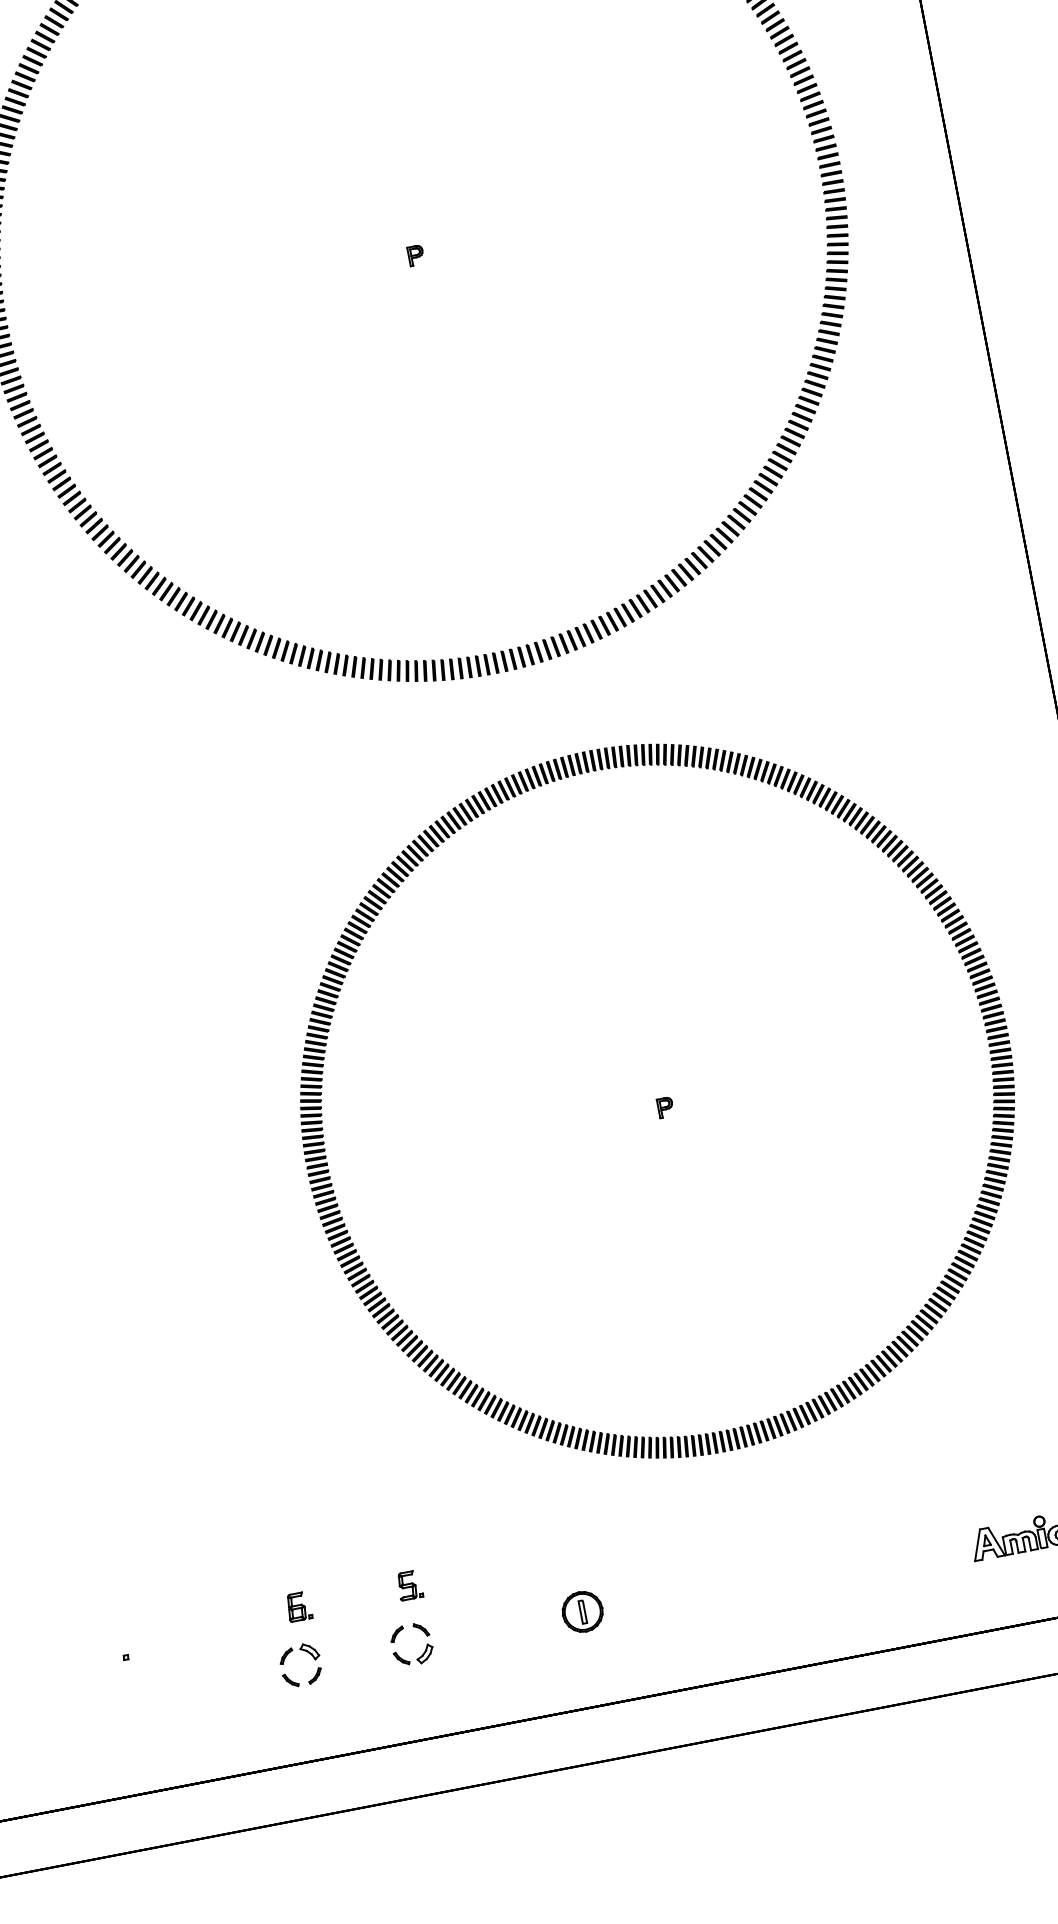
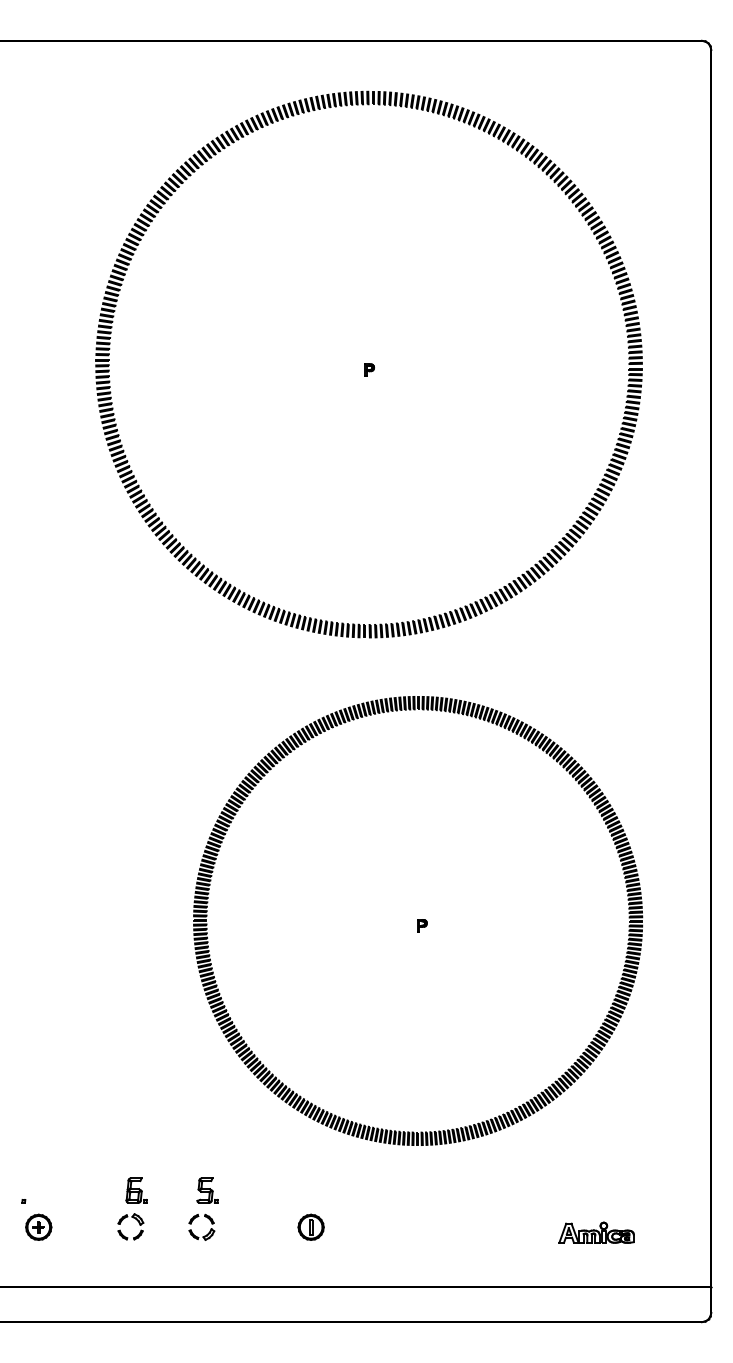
part: (409, 1585) -> (207, 1190), size x1.43
part: (298, 1606) -> (136, 1190), size x1.43
part: (156, 1692) -> (38, 1226), added

